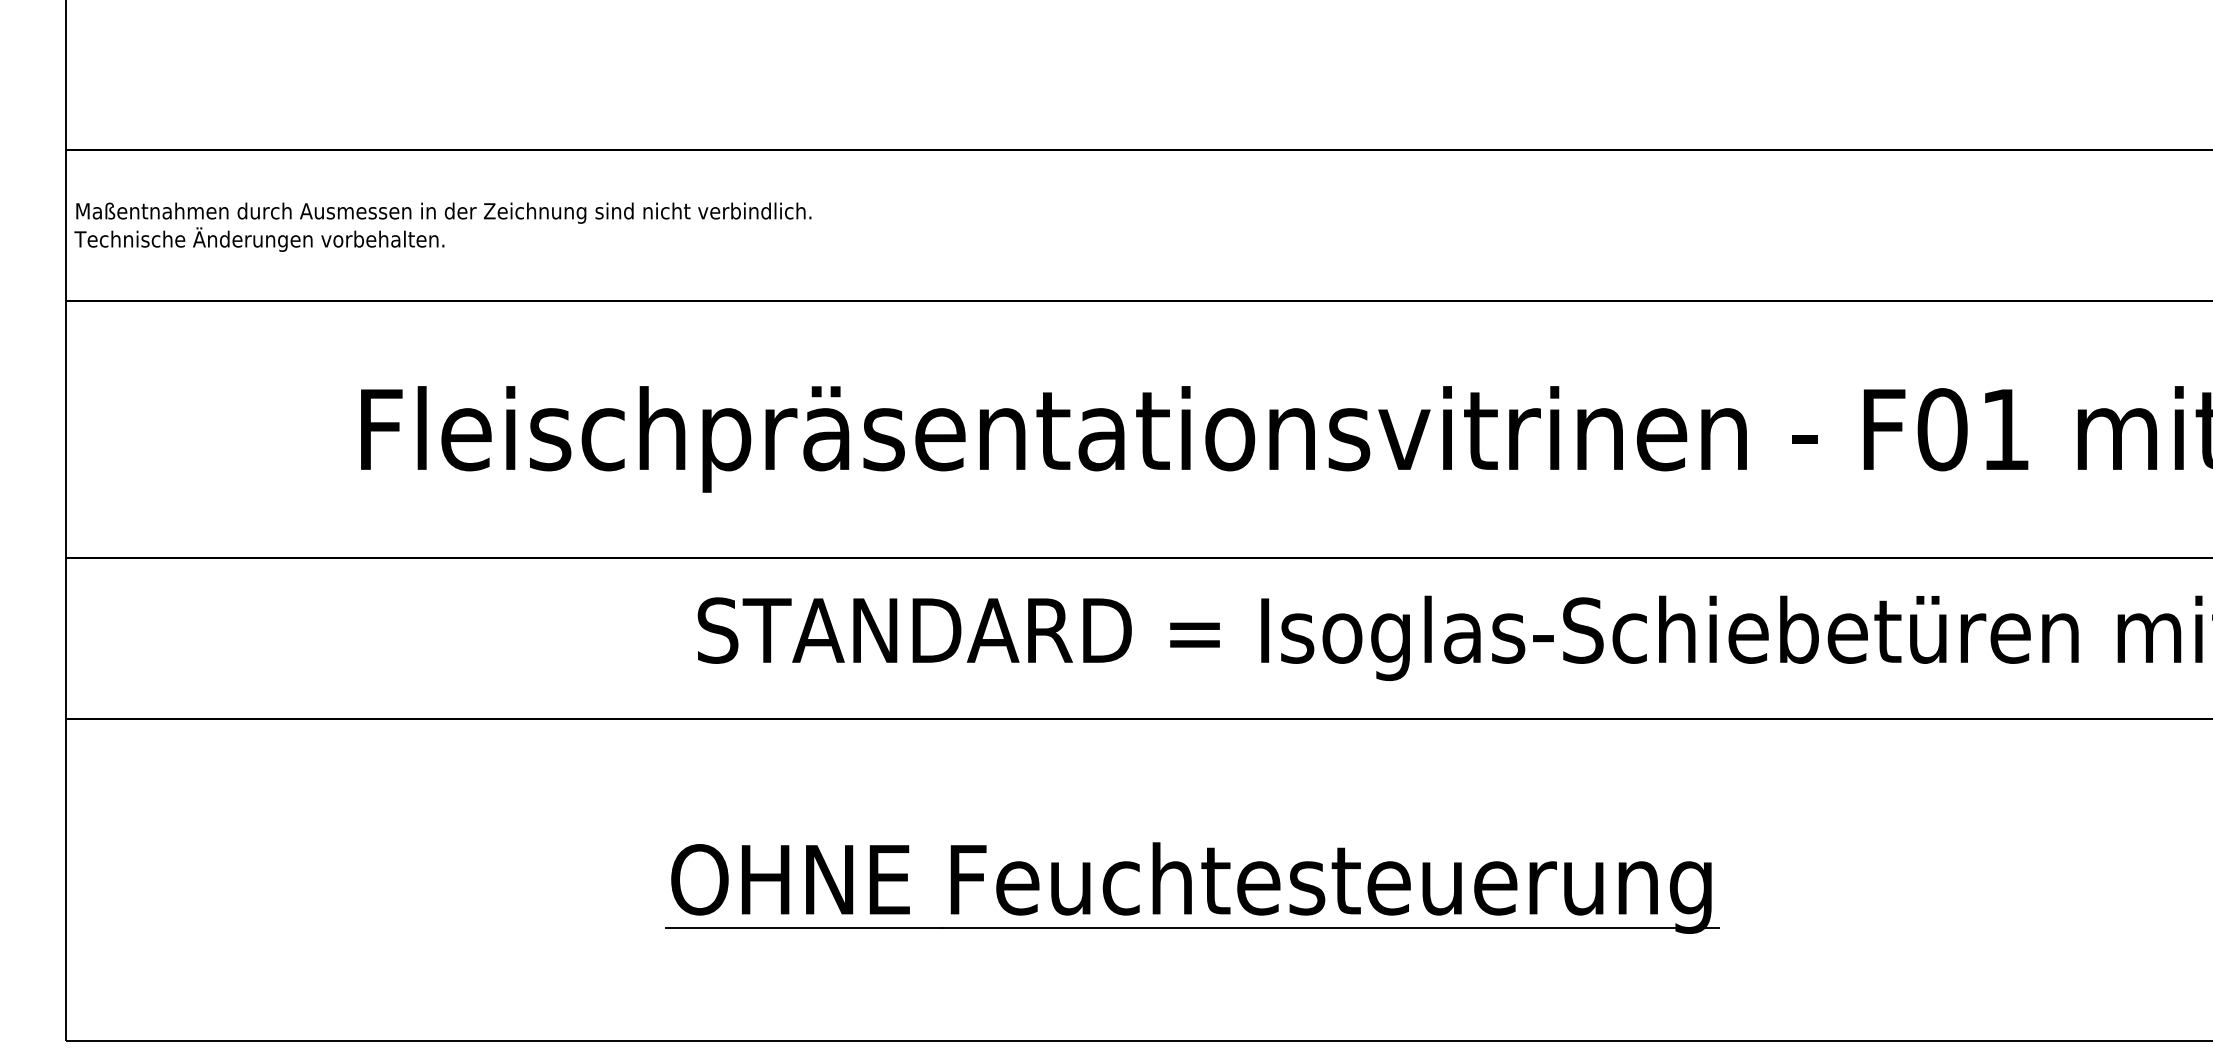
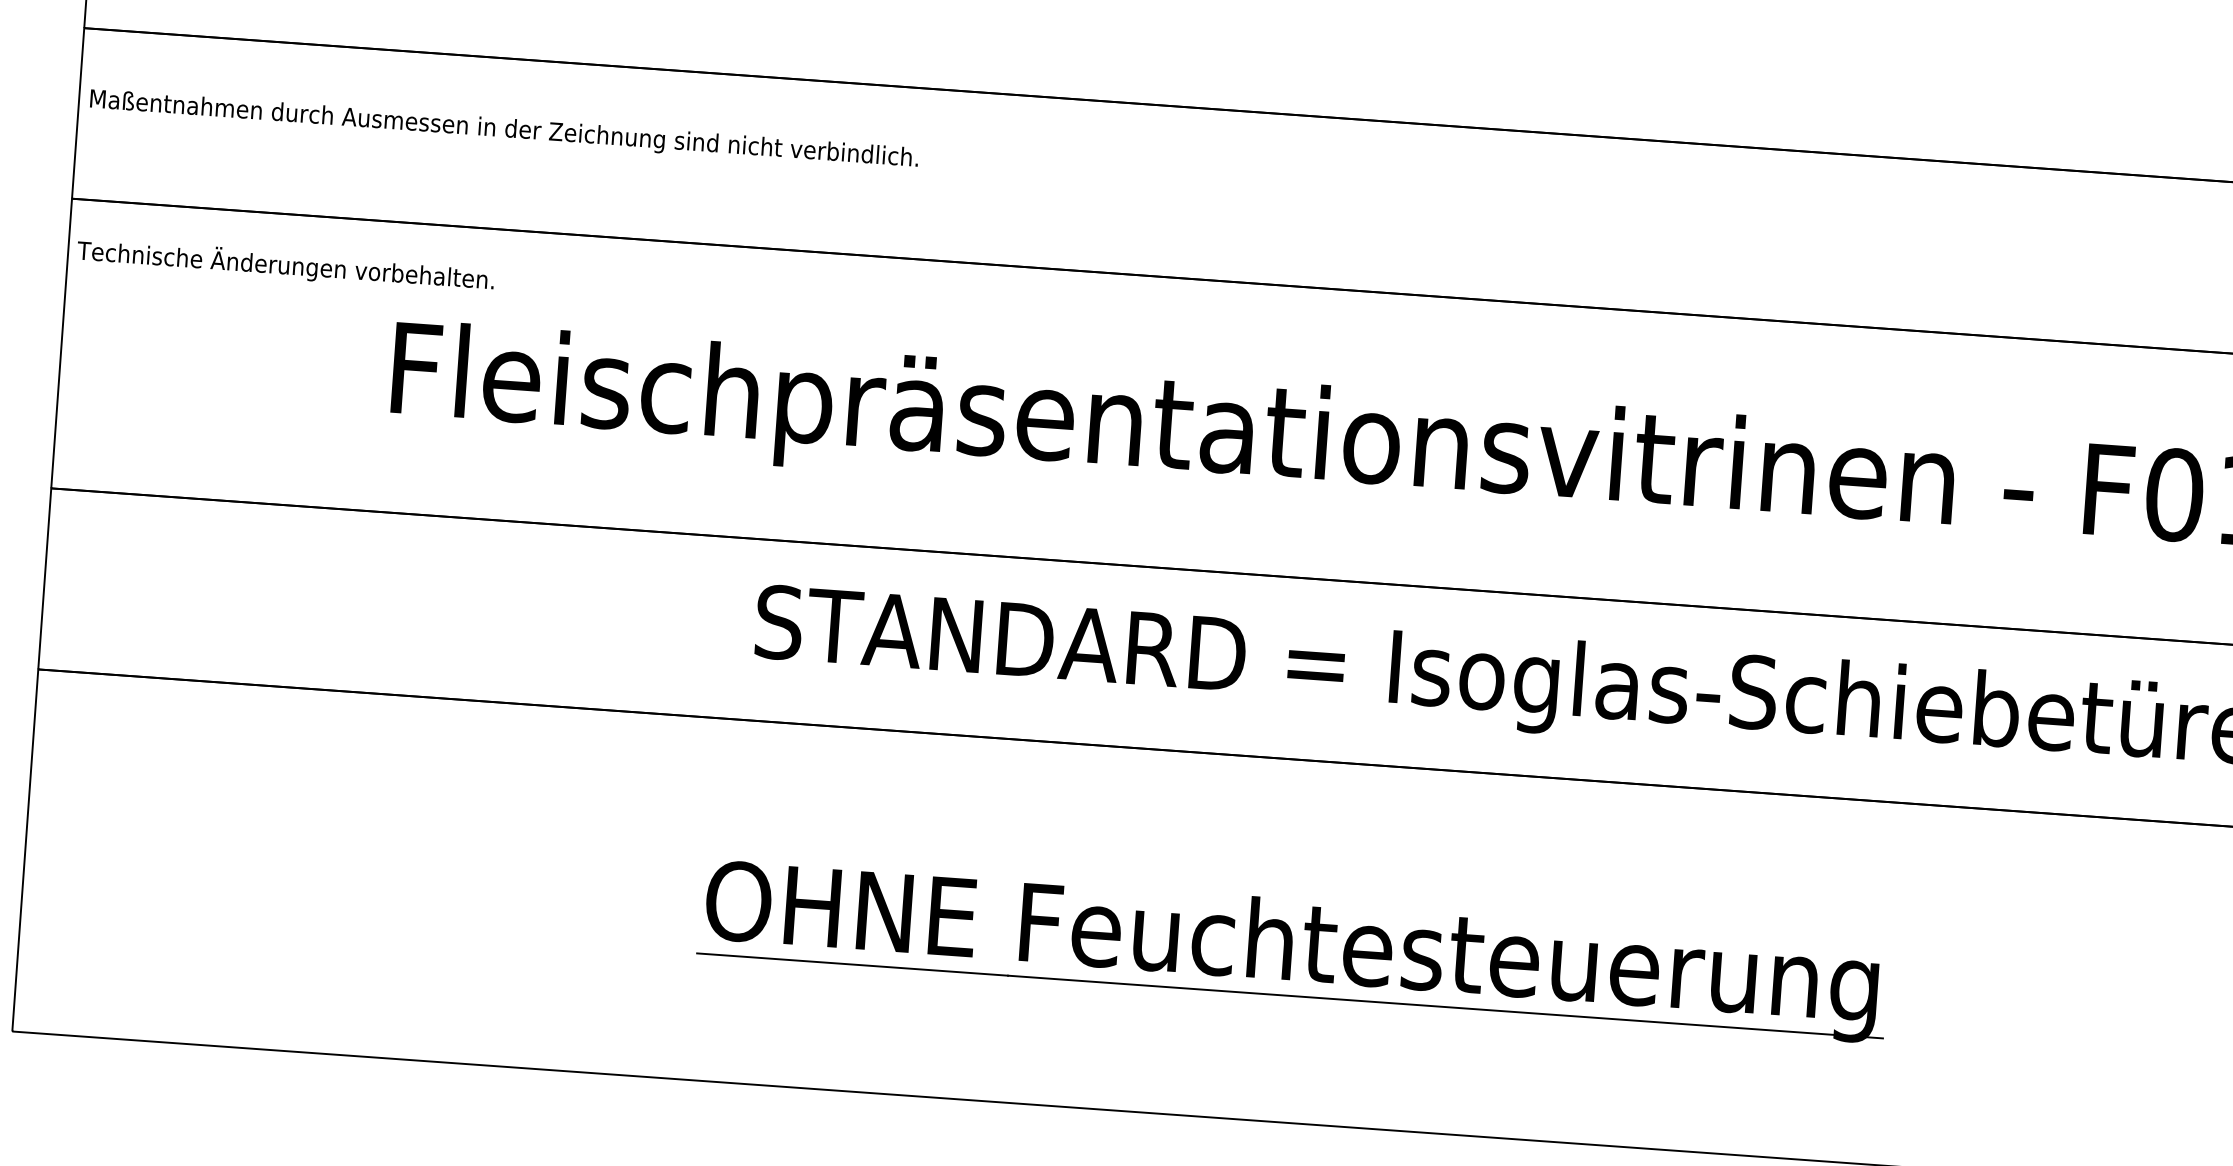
text: (259, 239) -> (285, 265), moved

